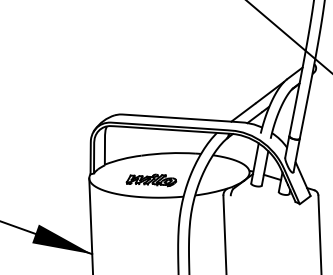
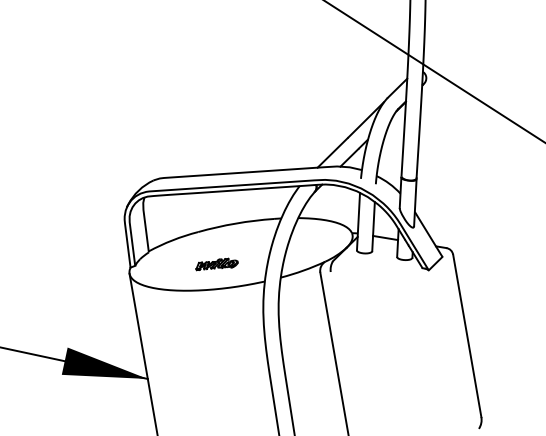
part: (151, 180) -> (216, 264), size x0.6

